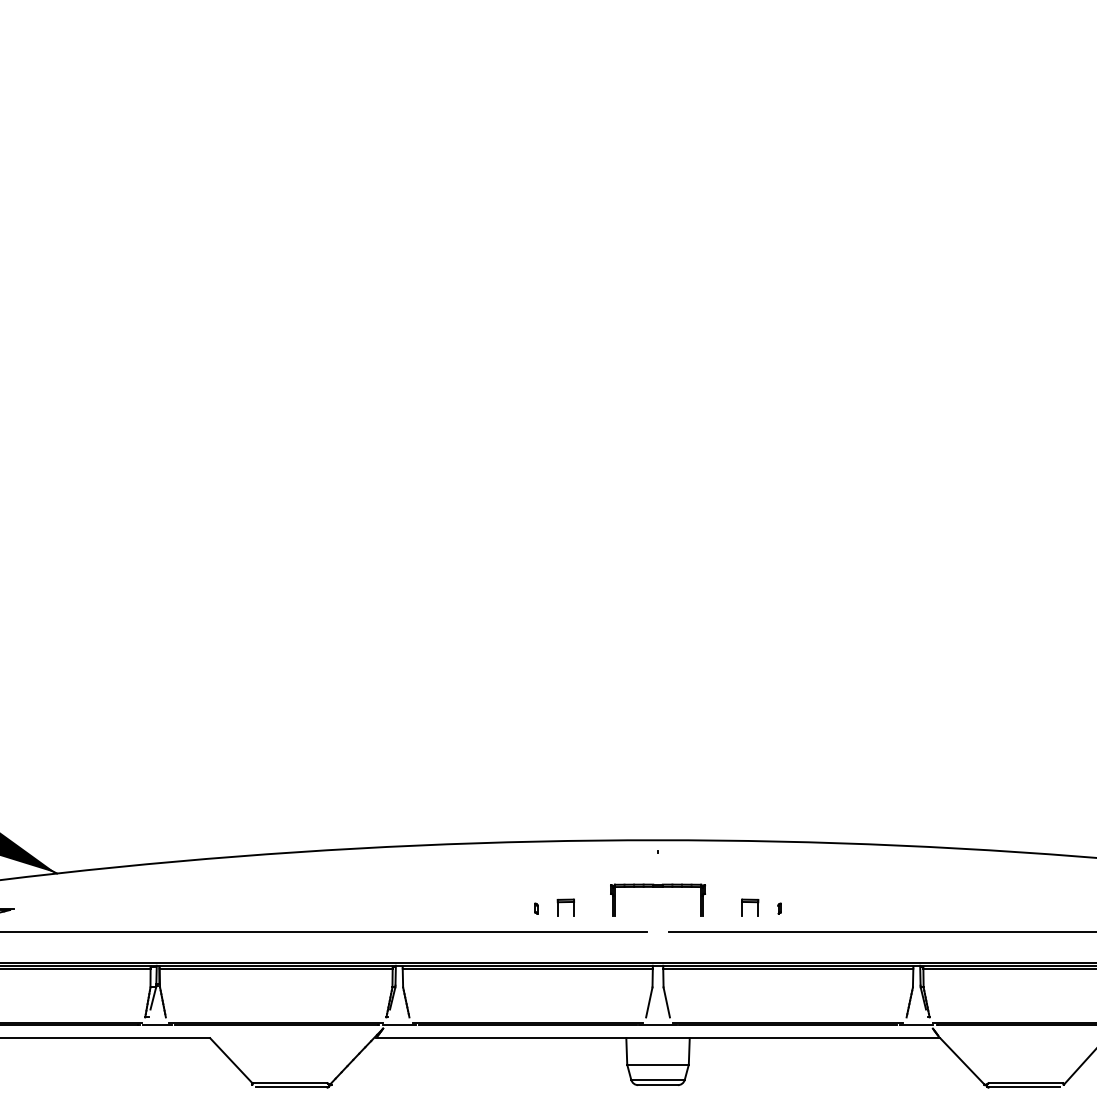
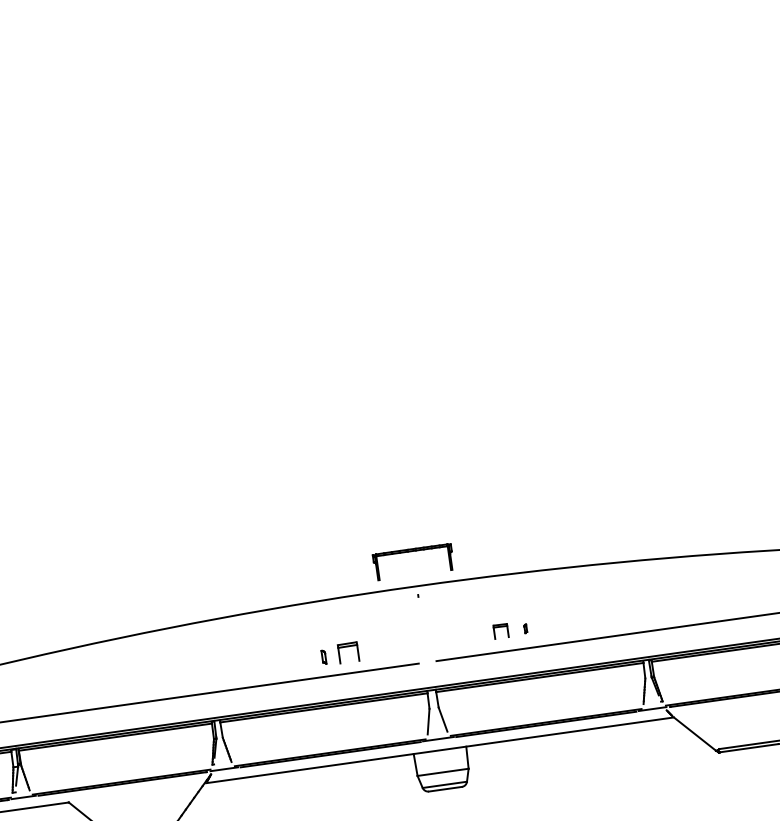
part: (657, 887) -> (411, 551), moved
part: (565, 907) -> (348, 652), size x1.4
part: (536, 908) -> (324, 656), size x1.6

